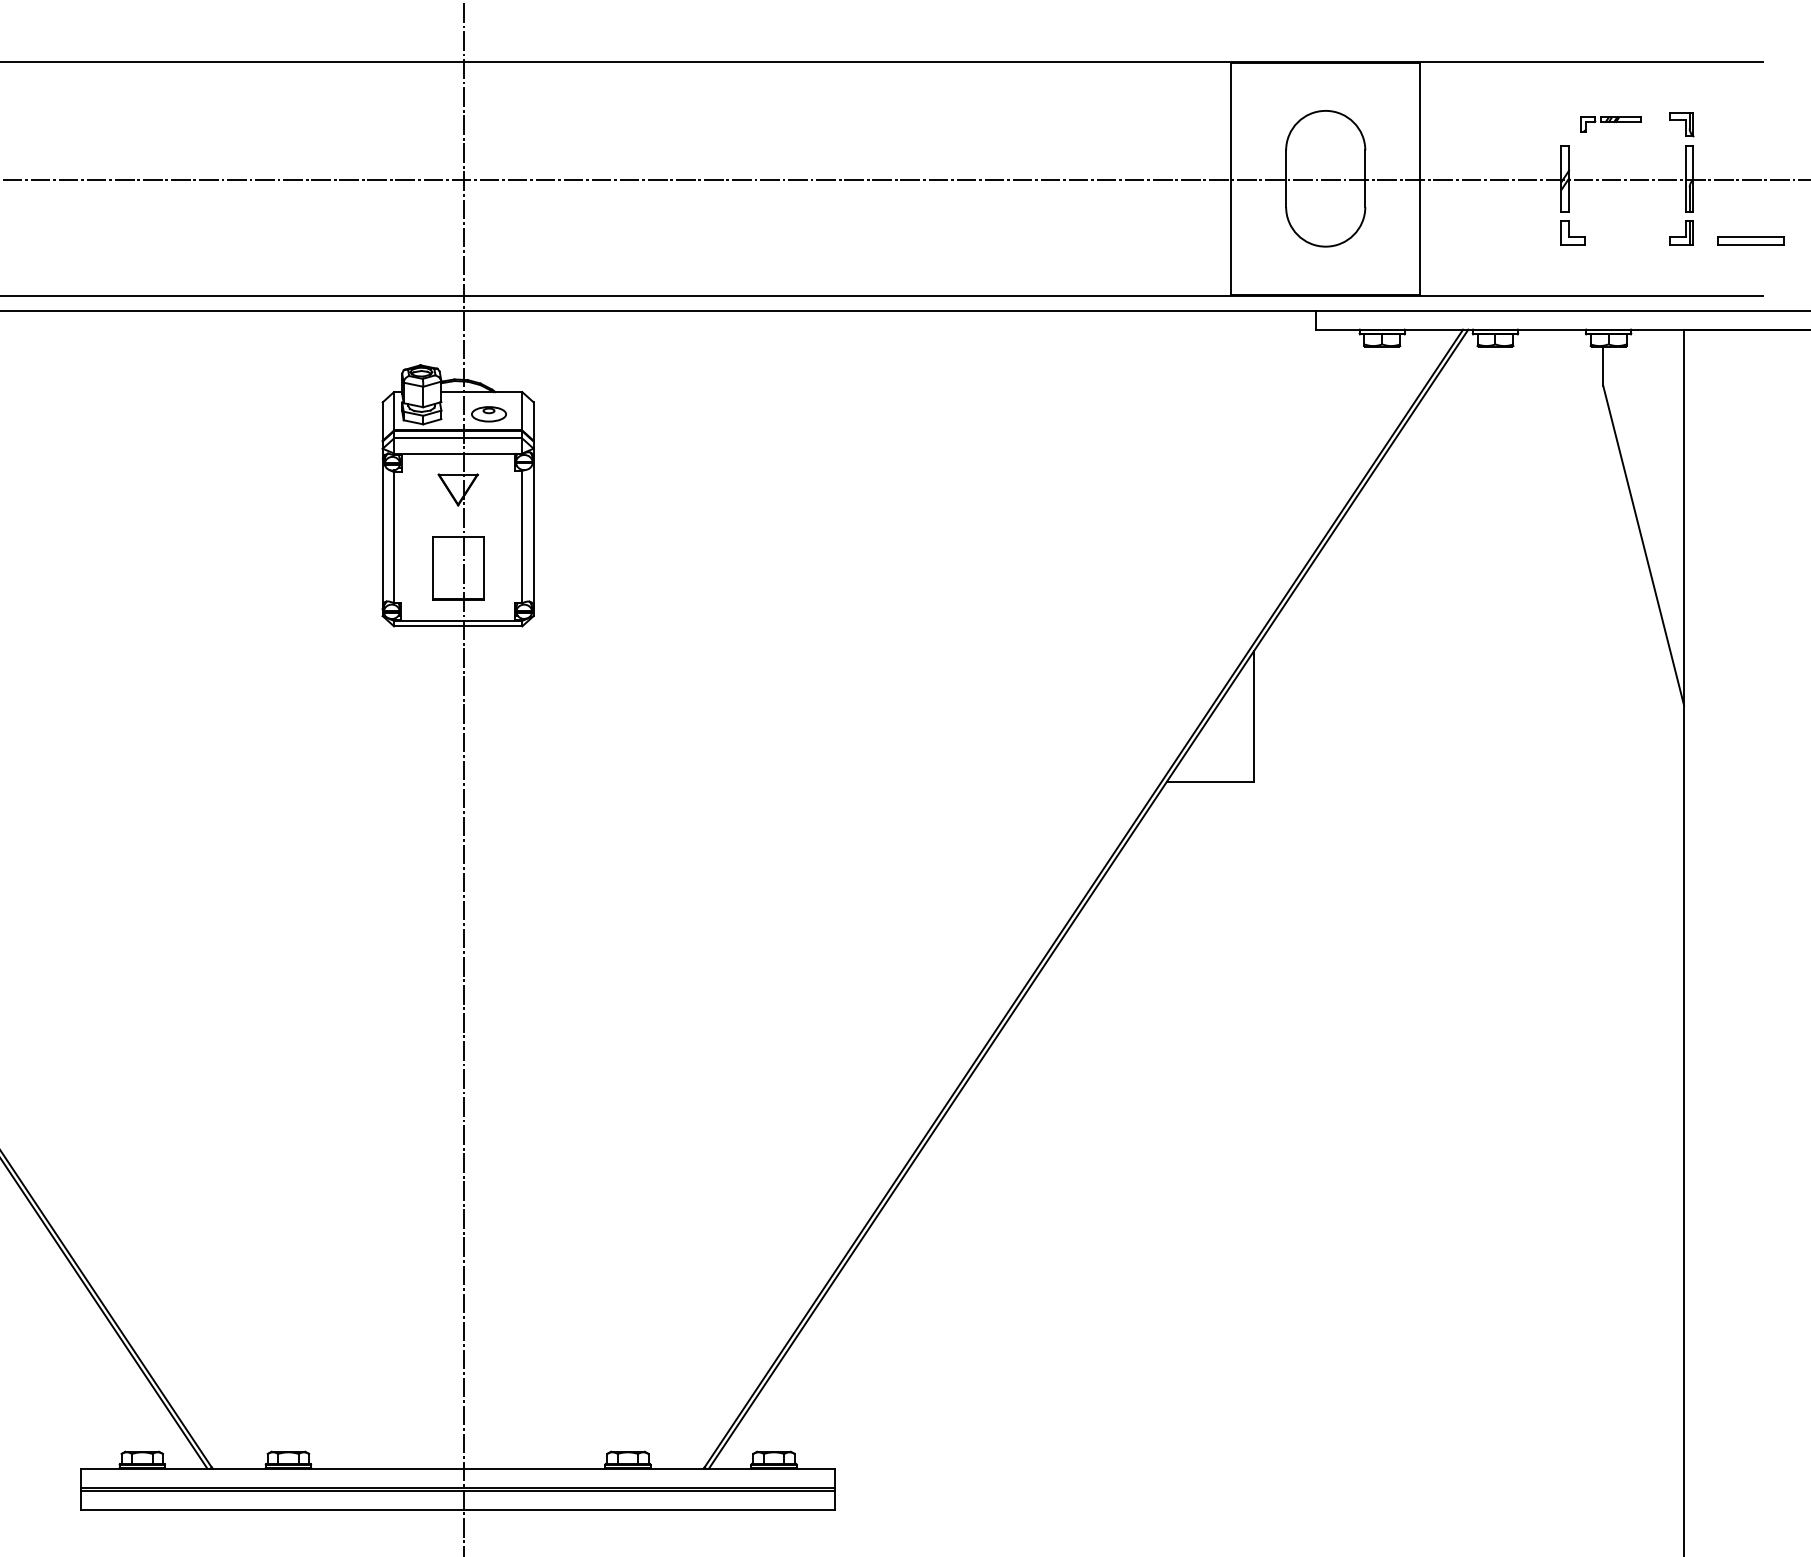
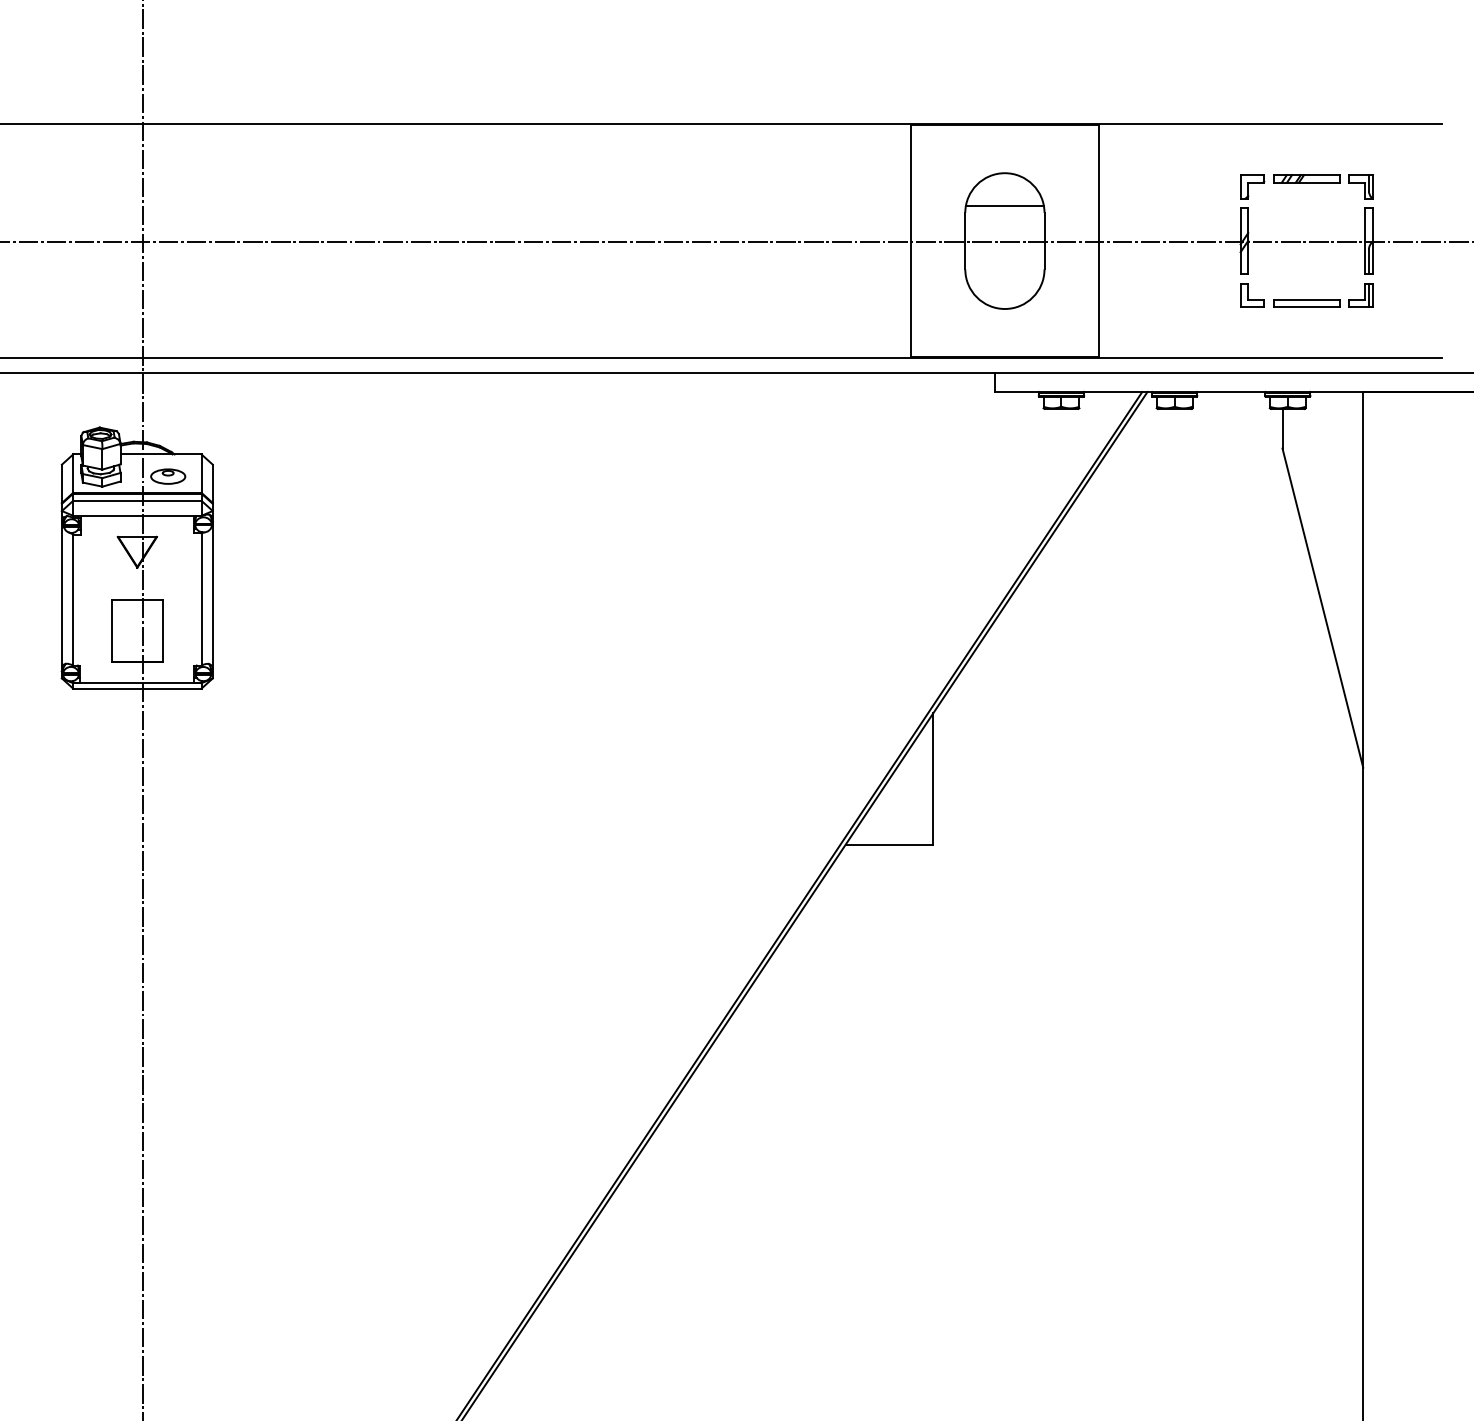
part: (1610, 124) -> (1289, 186), size x1.67
line: (1325, 144) -> (1004, 206), added
part: (1750, 240) -> (1305, 302), moved

